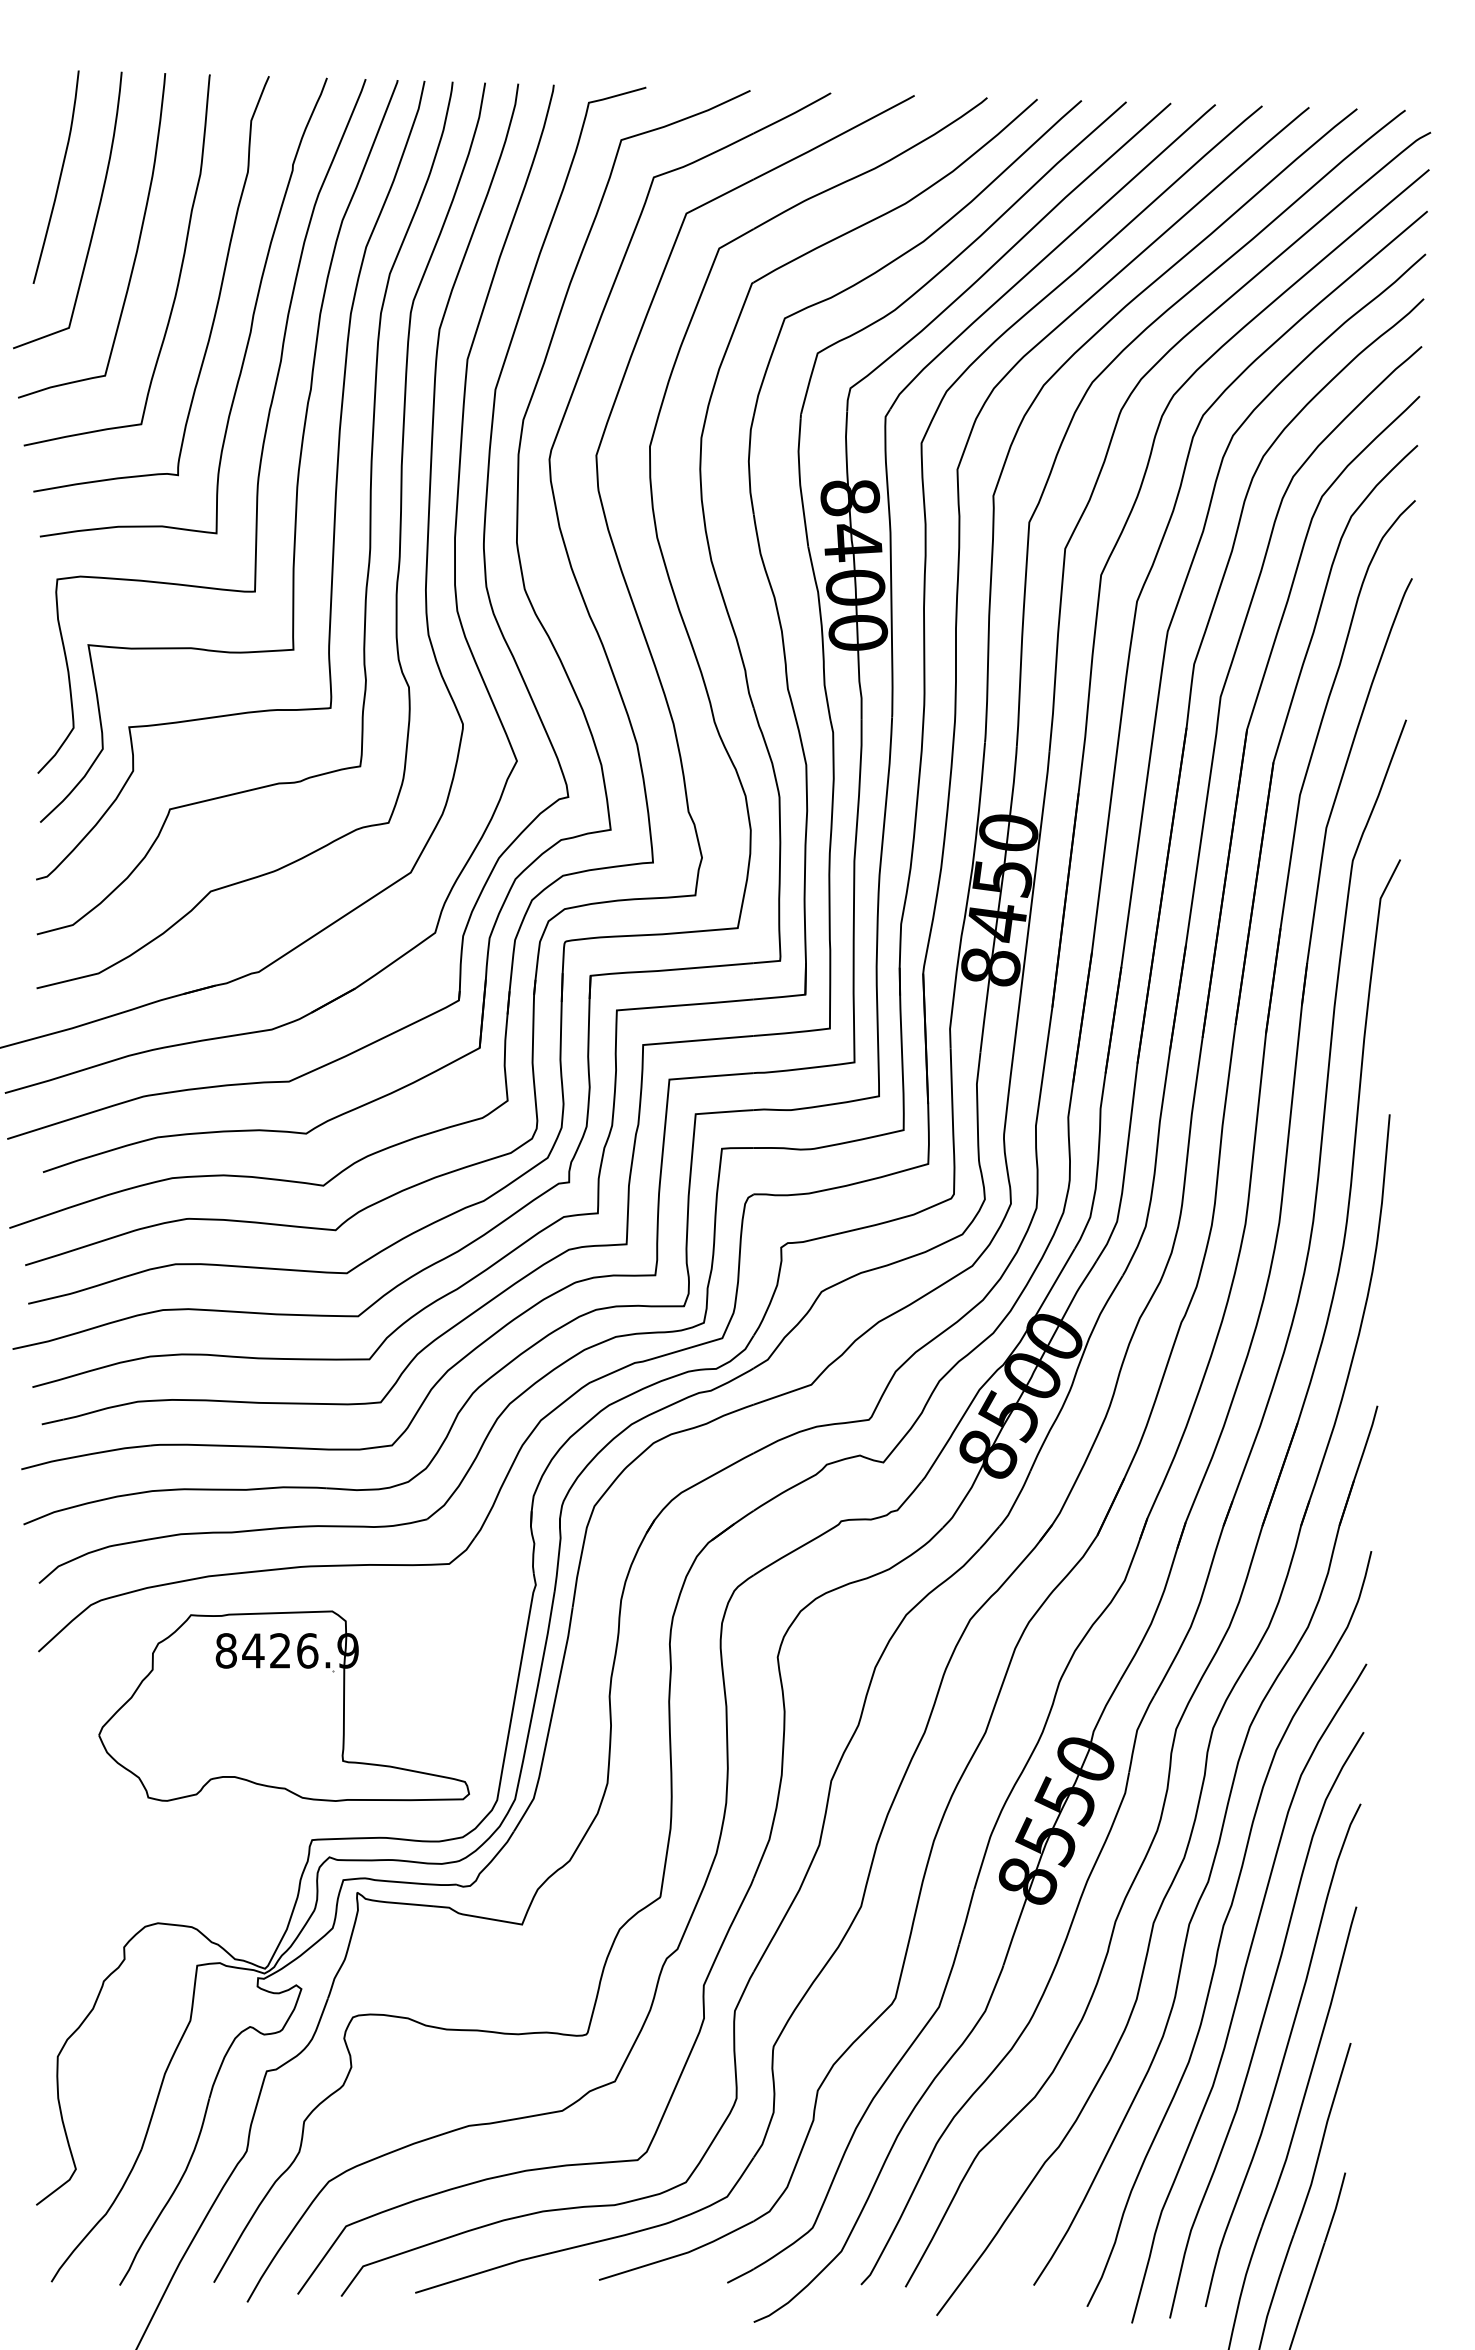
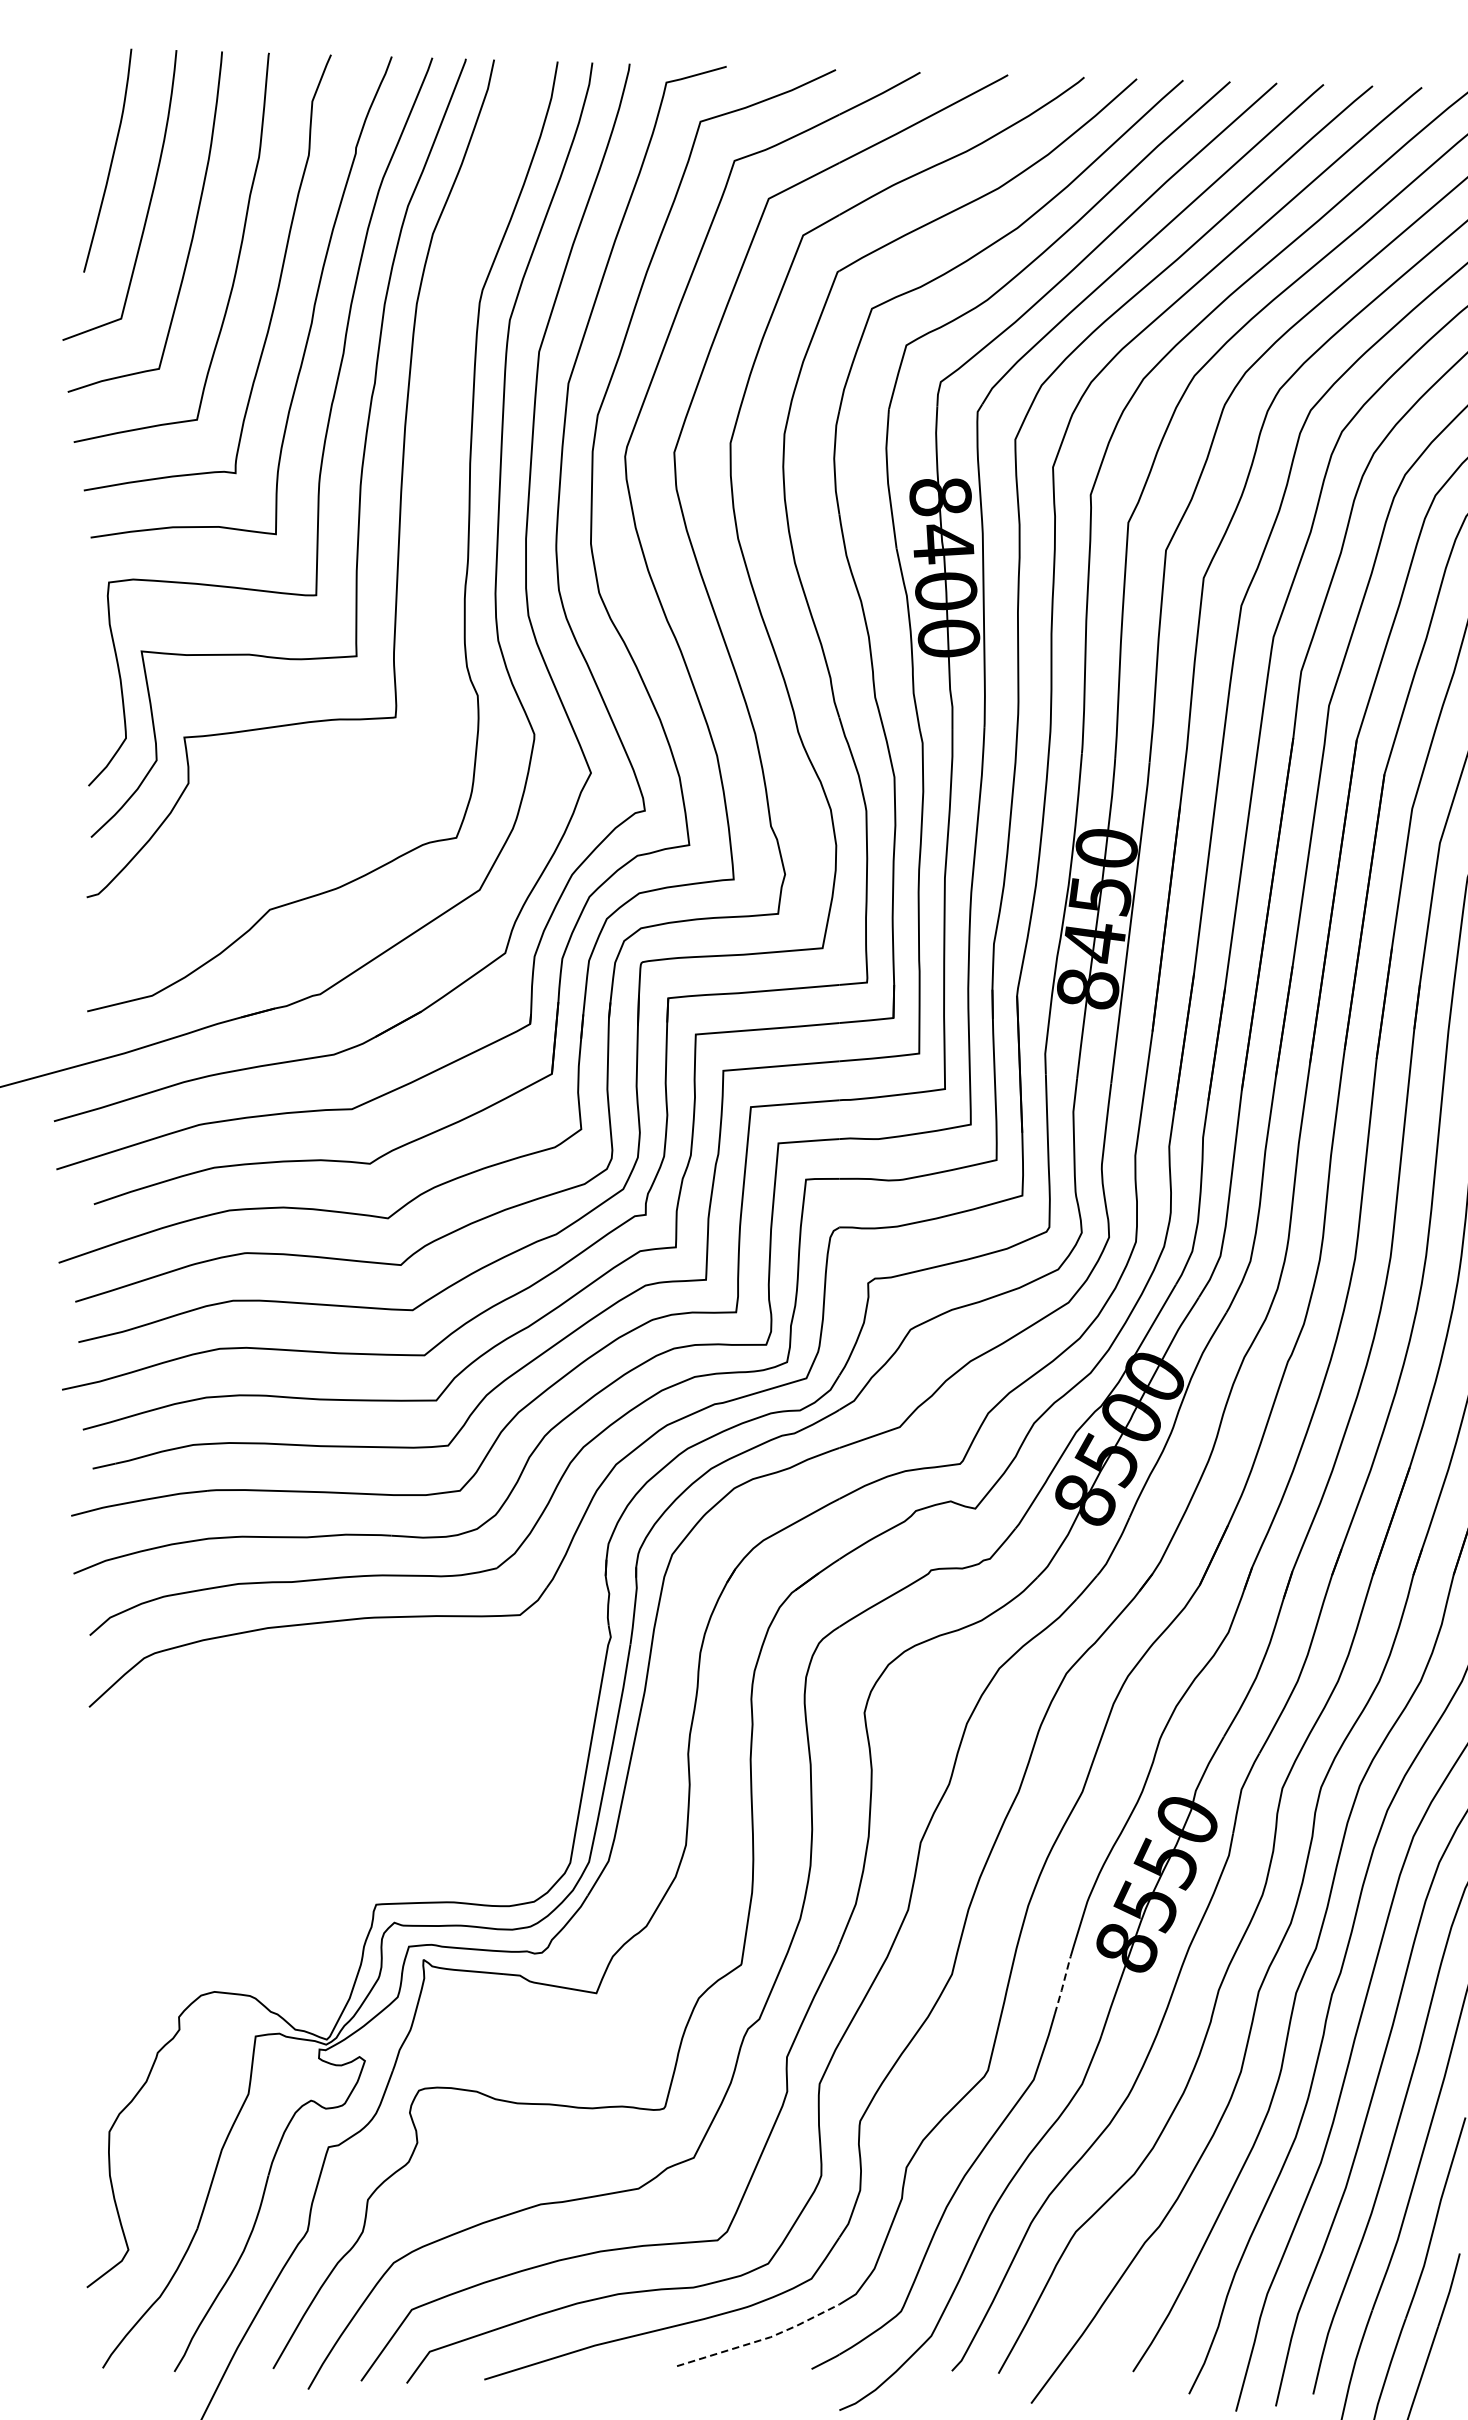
curve: (369, 508) -> (436, 508), removed
part: (283, 1705) -> (346, 1763), removed
line: (966, 1917) -> (1062, 1985), solid -> dashed
line: (679, 2255) -> (761, 2340), solid -> dashed

